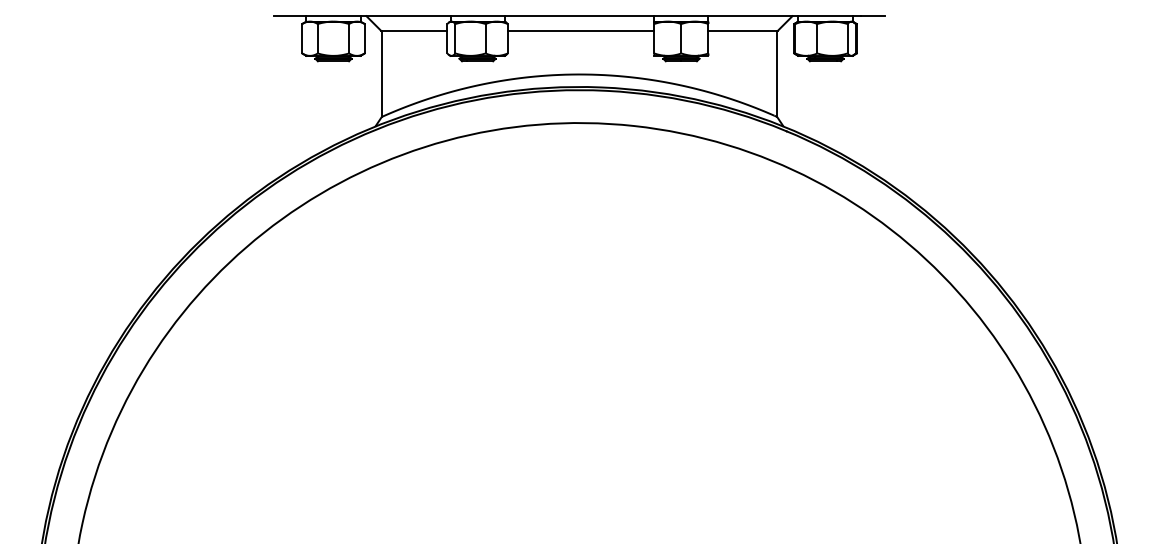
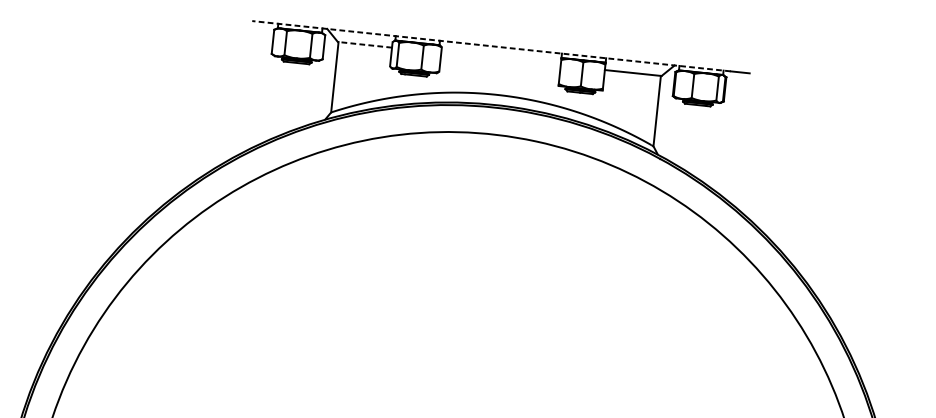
line: (567, 16) -> (491, 46), solid -> dashed
line: (413, 30) -> (364, 44), solid -> dashed
line: (580, 30) -> (500, 58), removed

